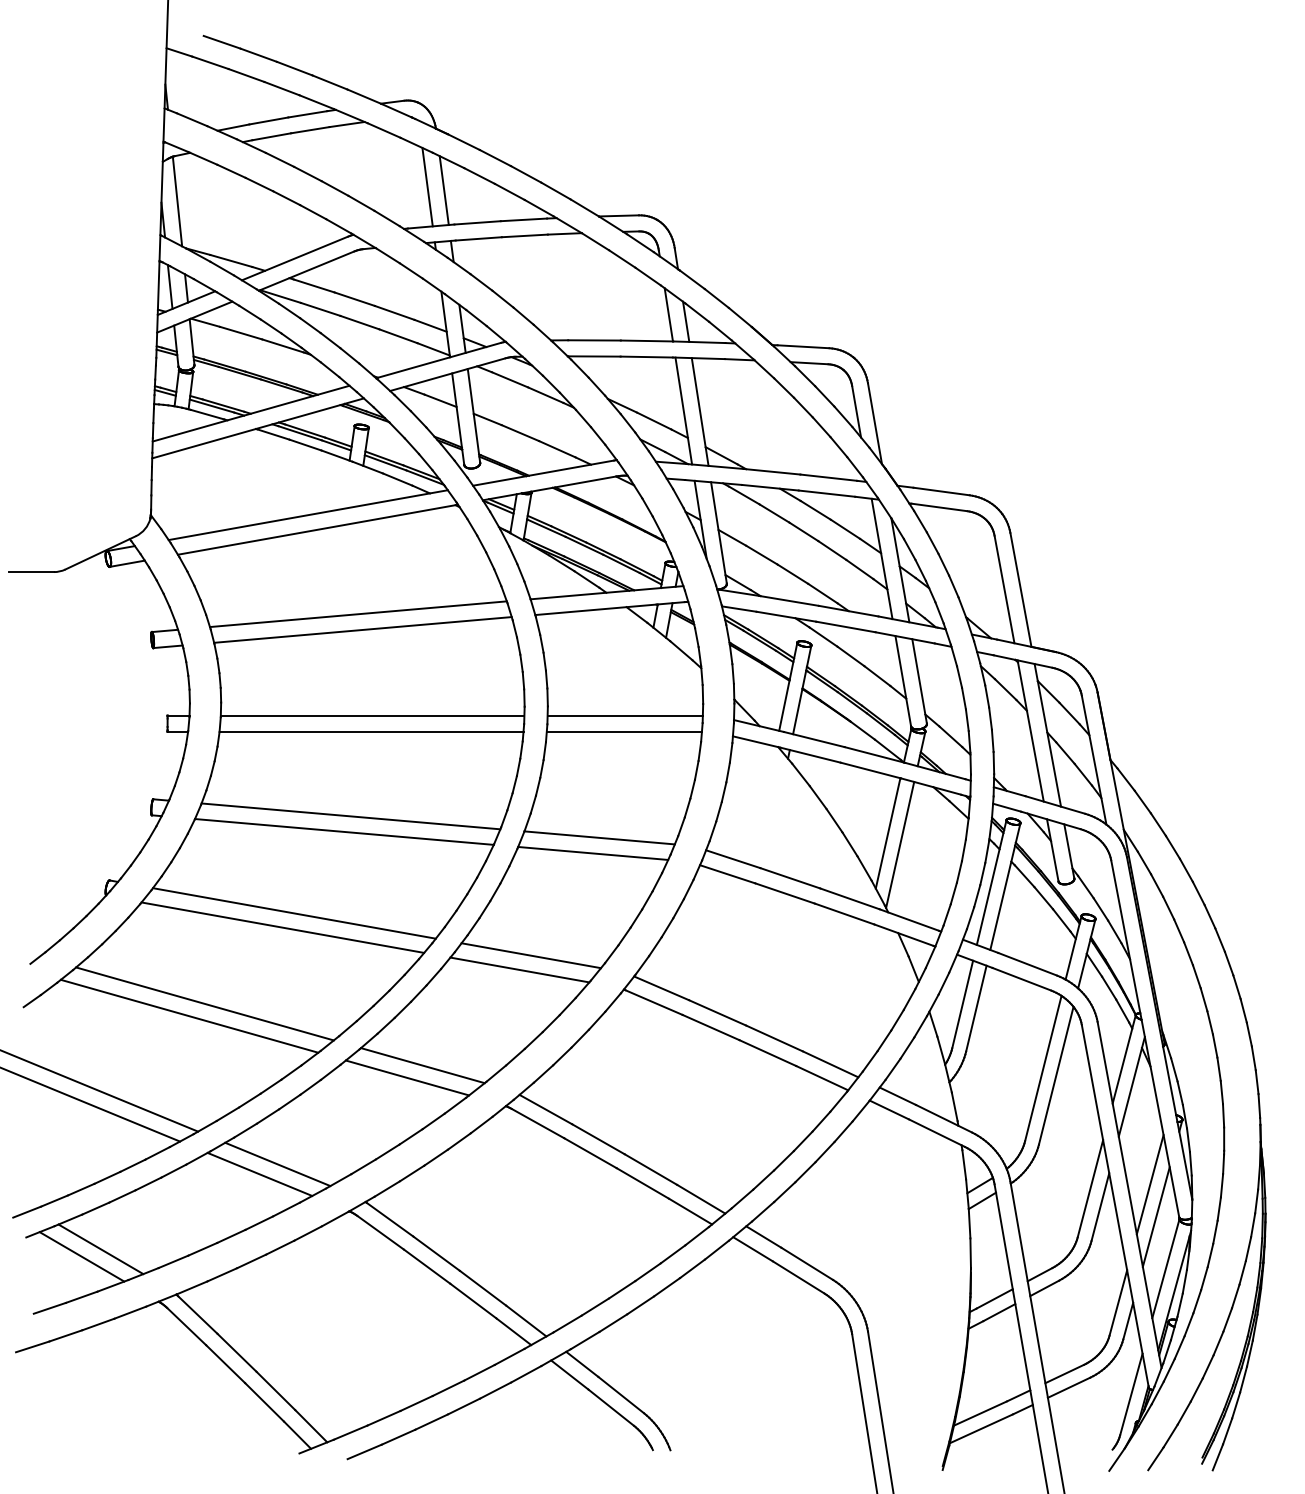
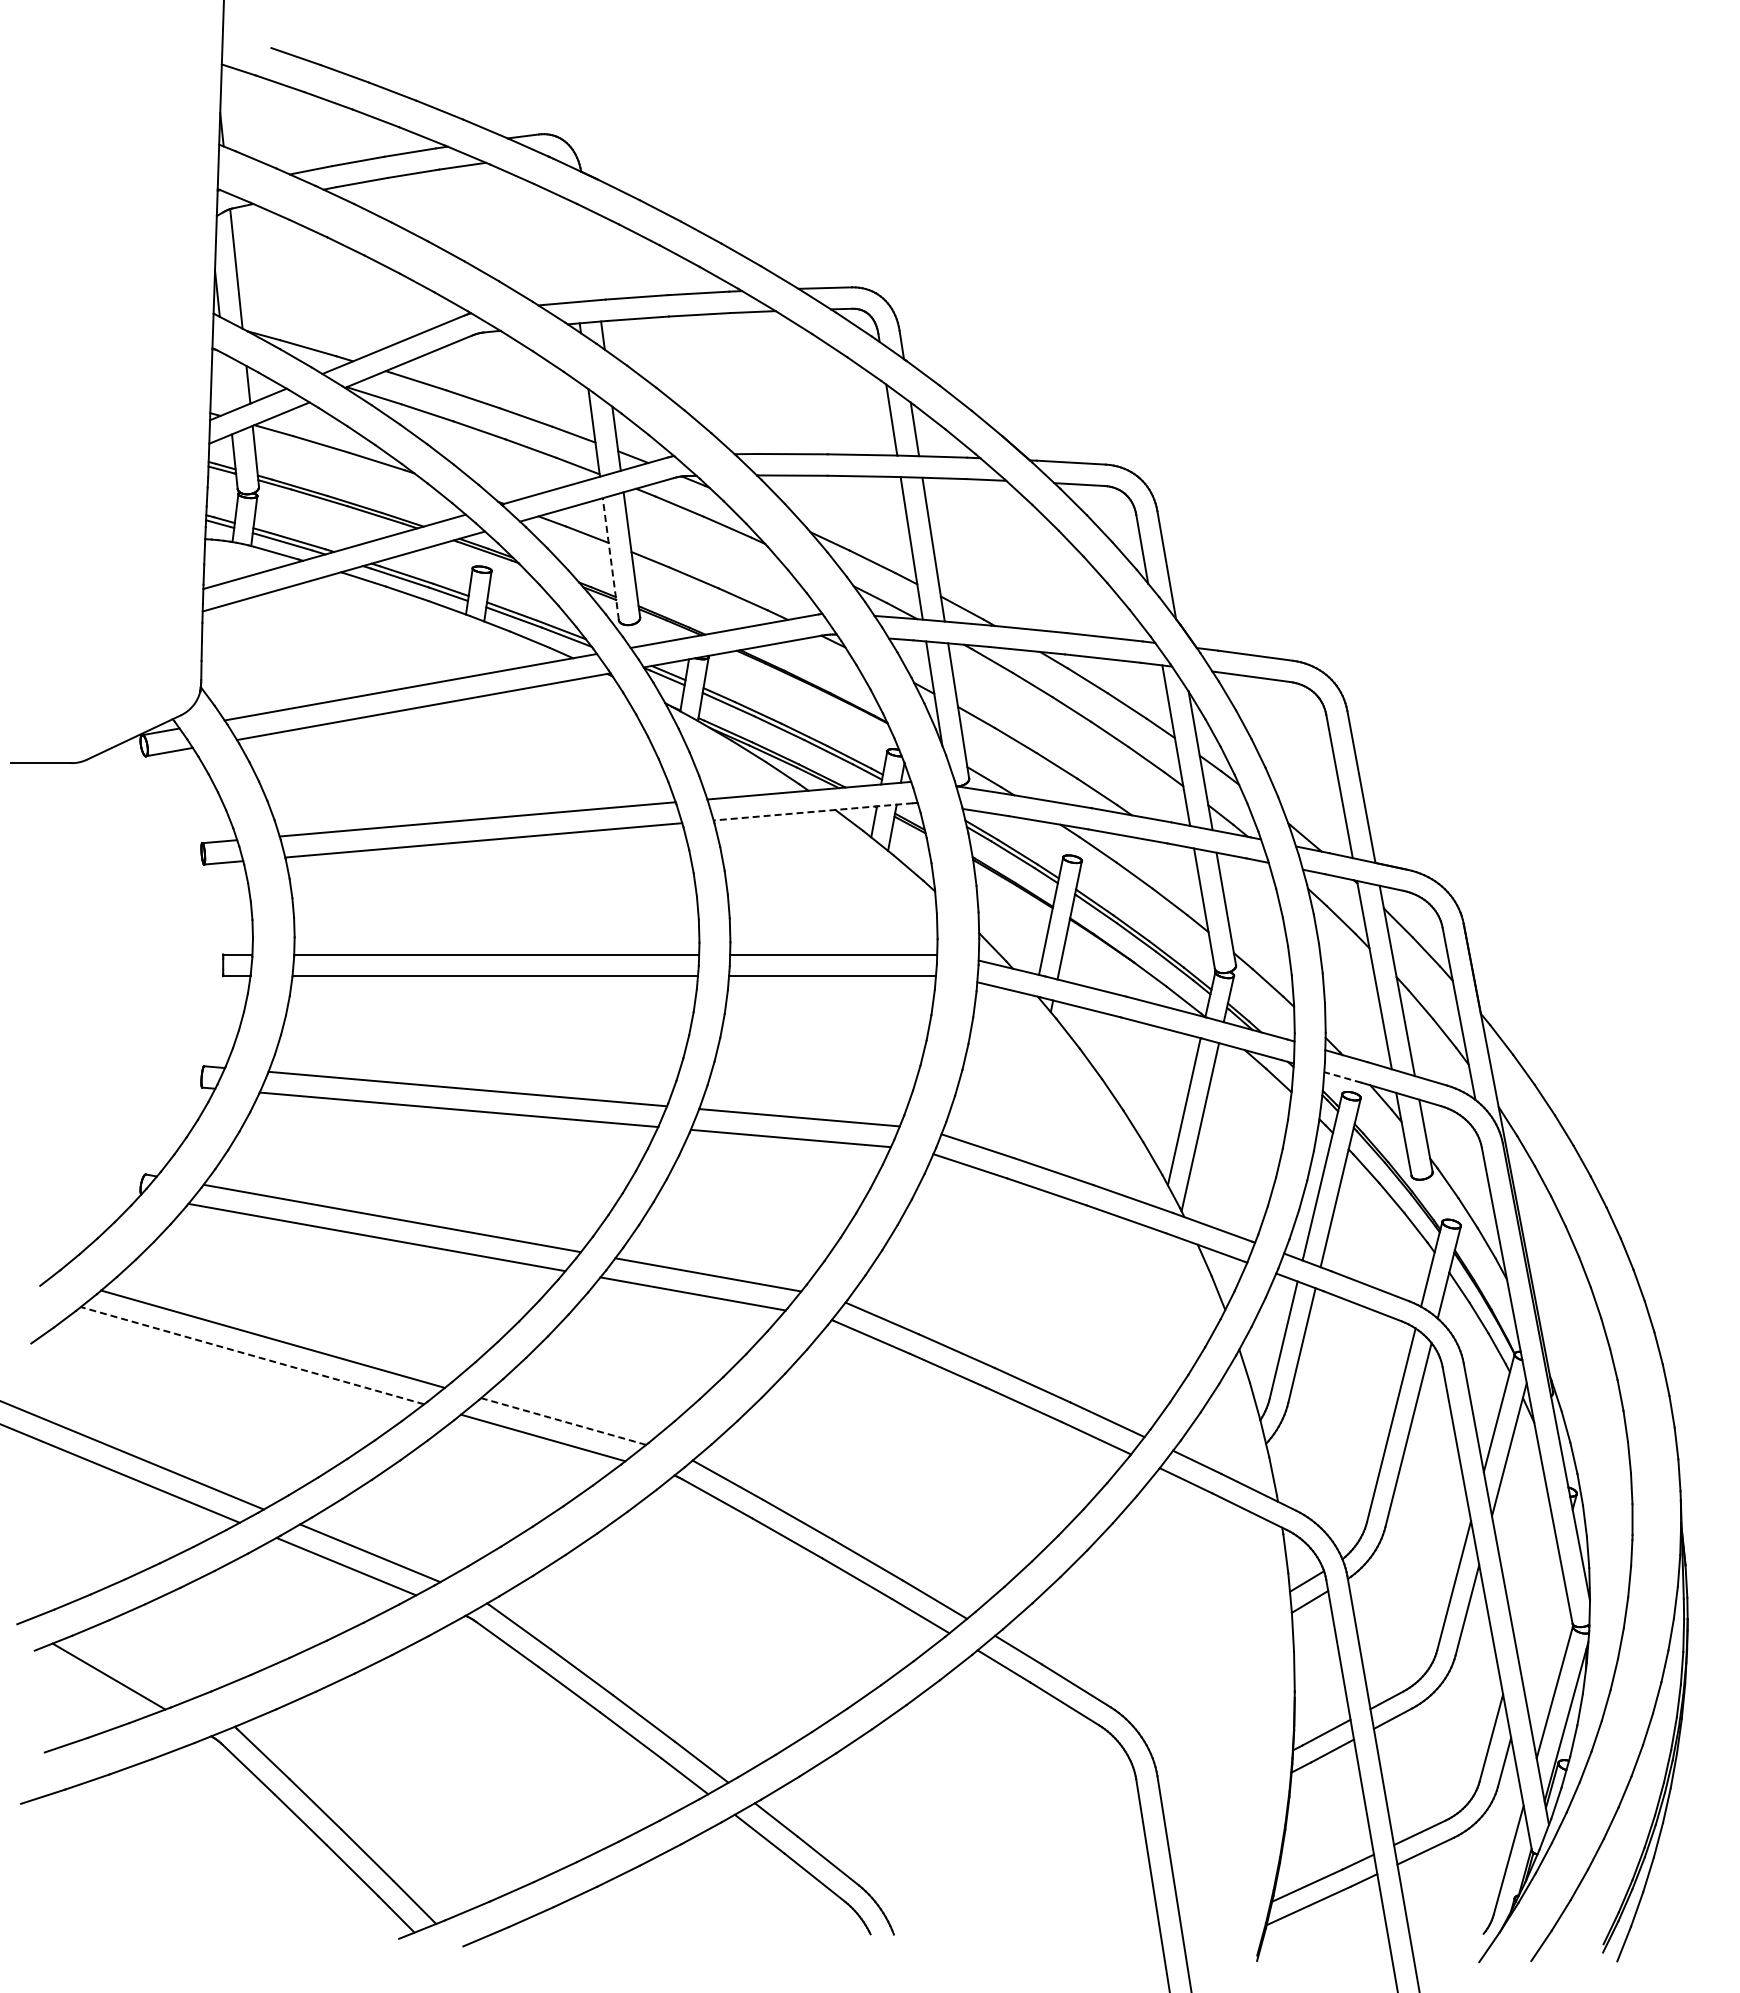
line: (427, 186) -> (569, 249), removed
line: (444, 190) -> (592, 254), removed
line: (170, 286) -> (226, 382), removed
line: (457, 418) -> (610, 558), solid -> dashed
line: (609, 608) -> (812, 811), solid -> dashed
line: (1006, 807) -> (1342, 1077), solid -> dashed
line: (189, 1016) -> (252, 1355), solid -> dashed
line: (422, 1065) -> (563, 1421), solid -> dashed
line: (1149, 1184) -> (1533, 1580), removed
line: (1155, 1217) -> (1541, 1623), removed
line: (100, 1249) -> (133, 1666), removed

